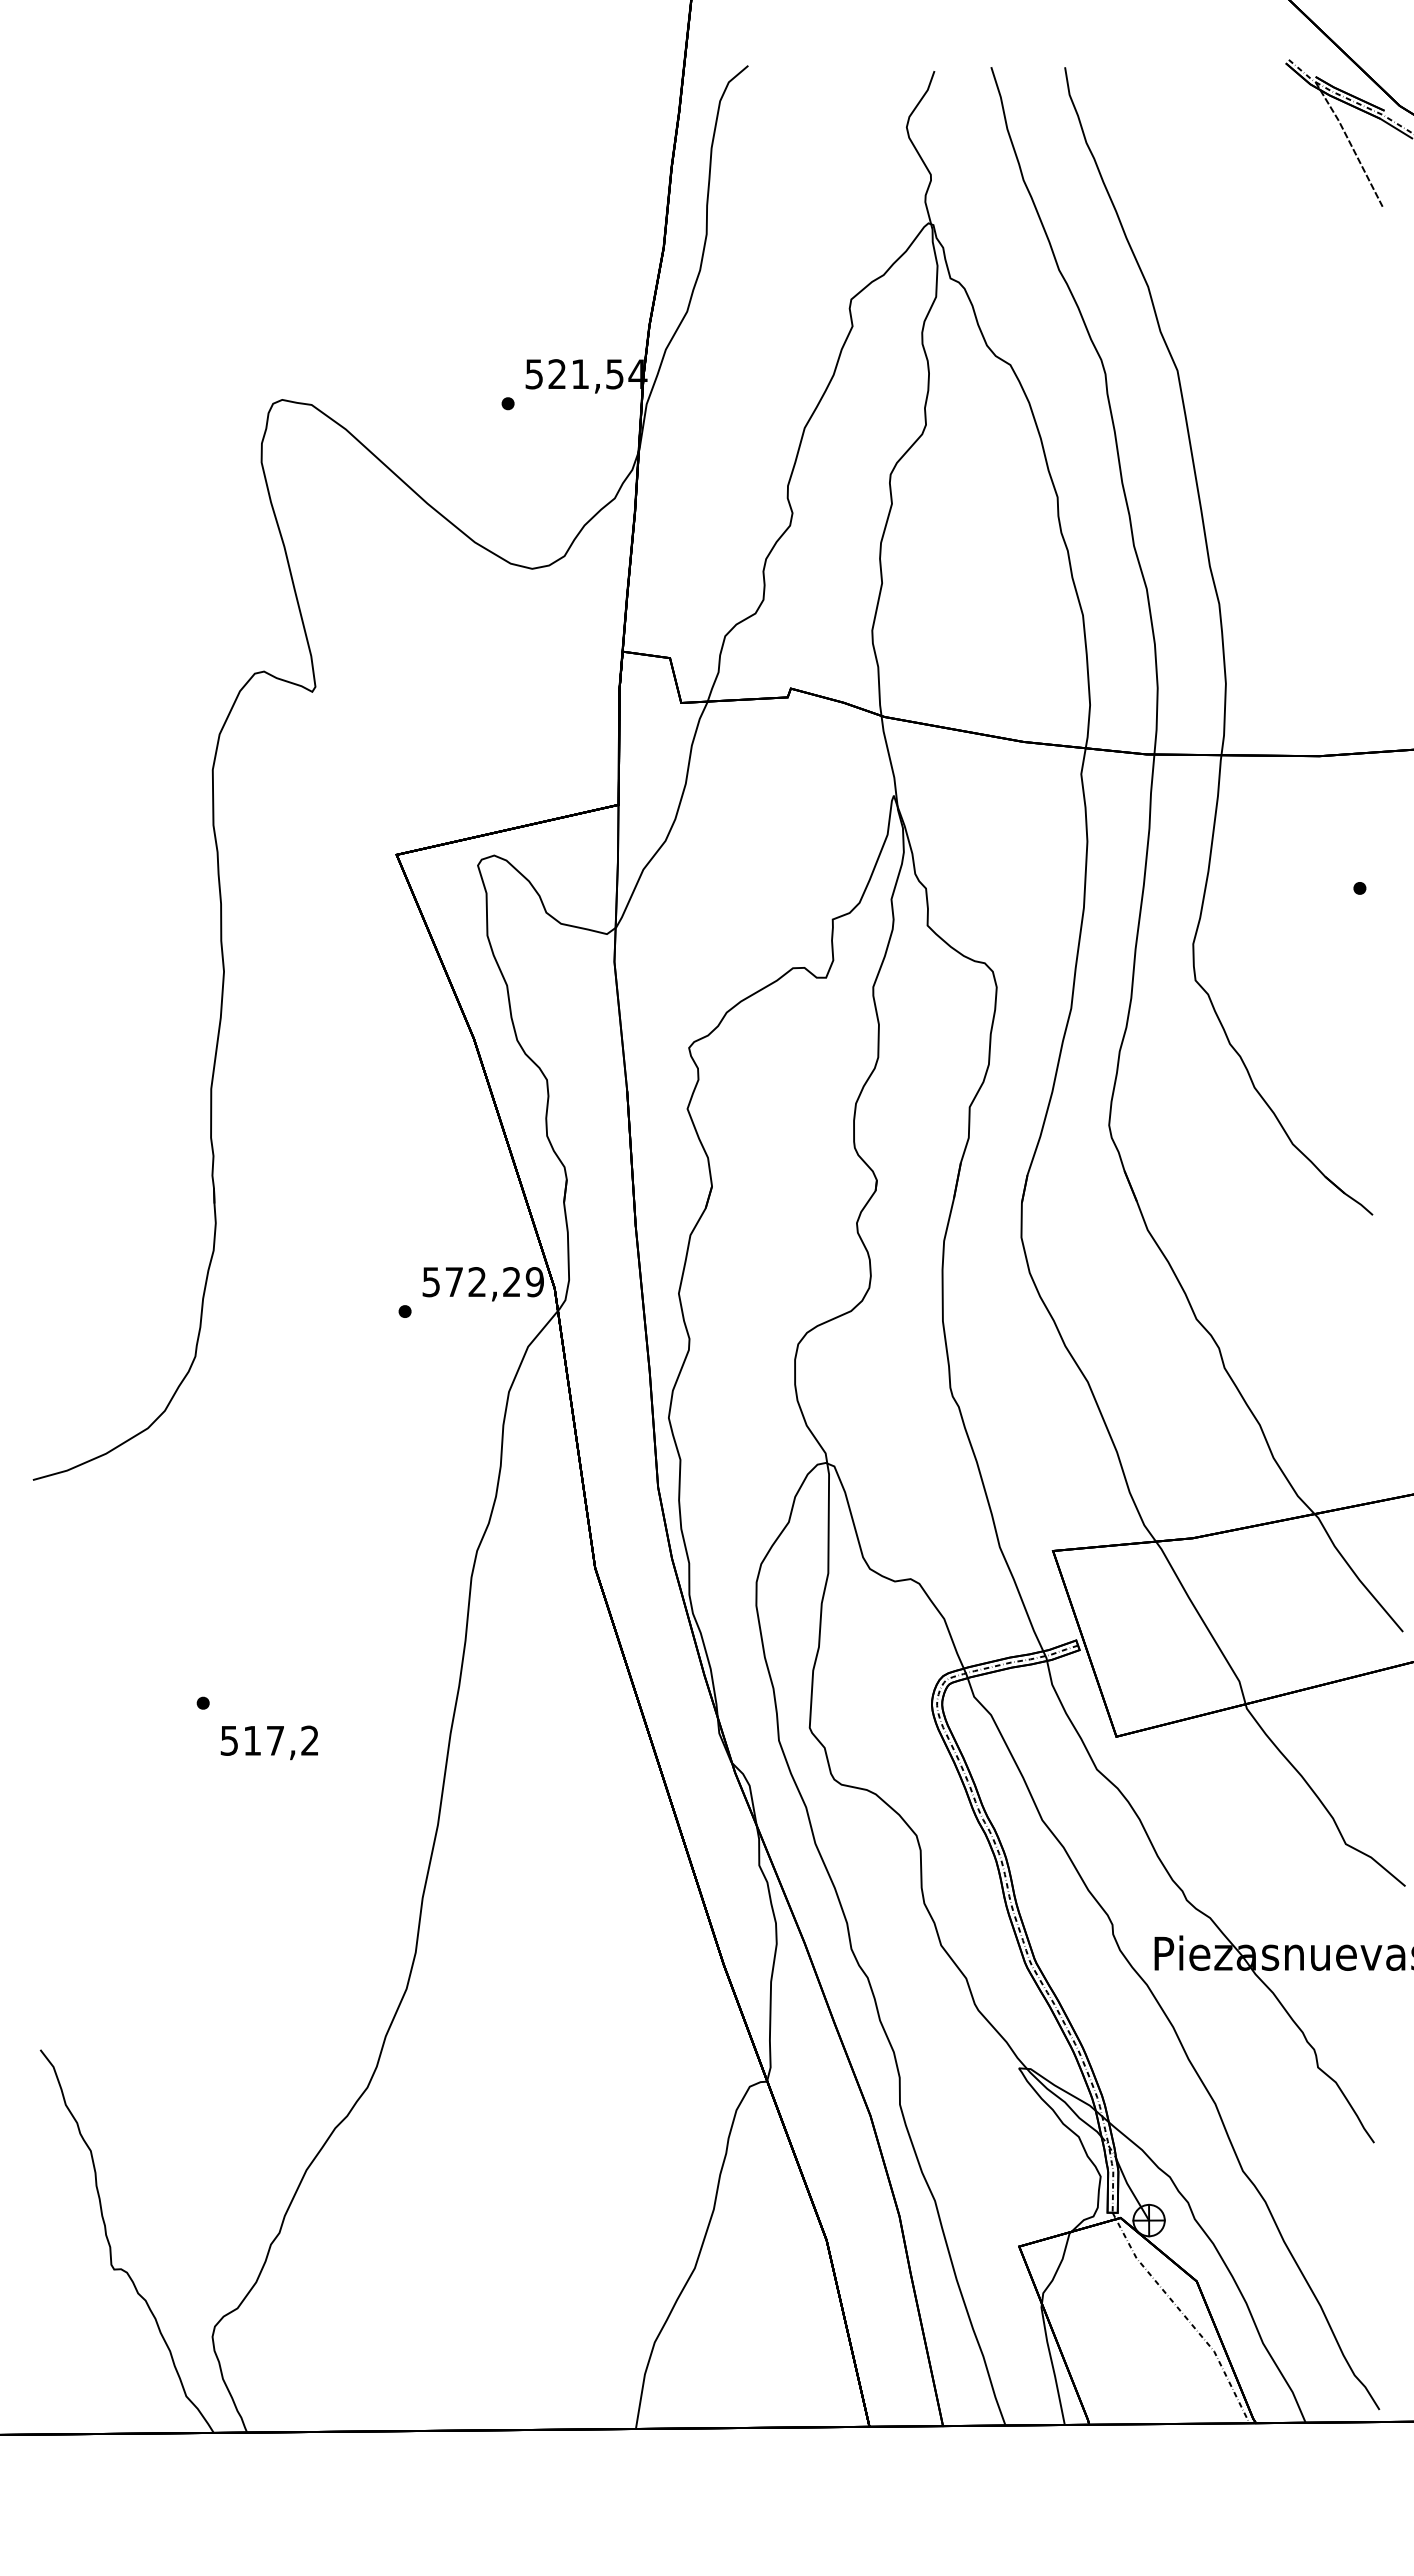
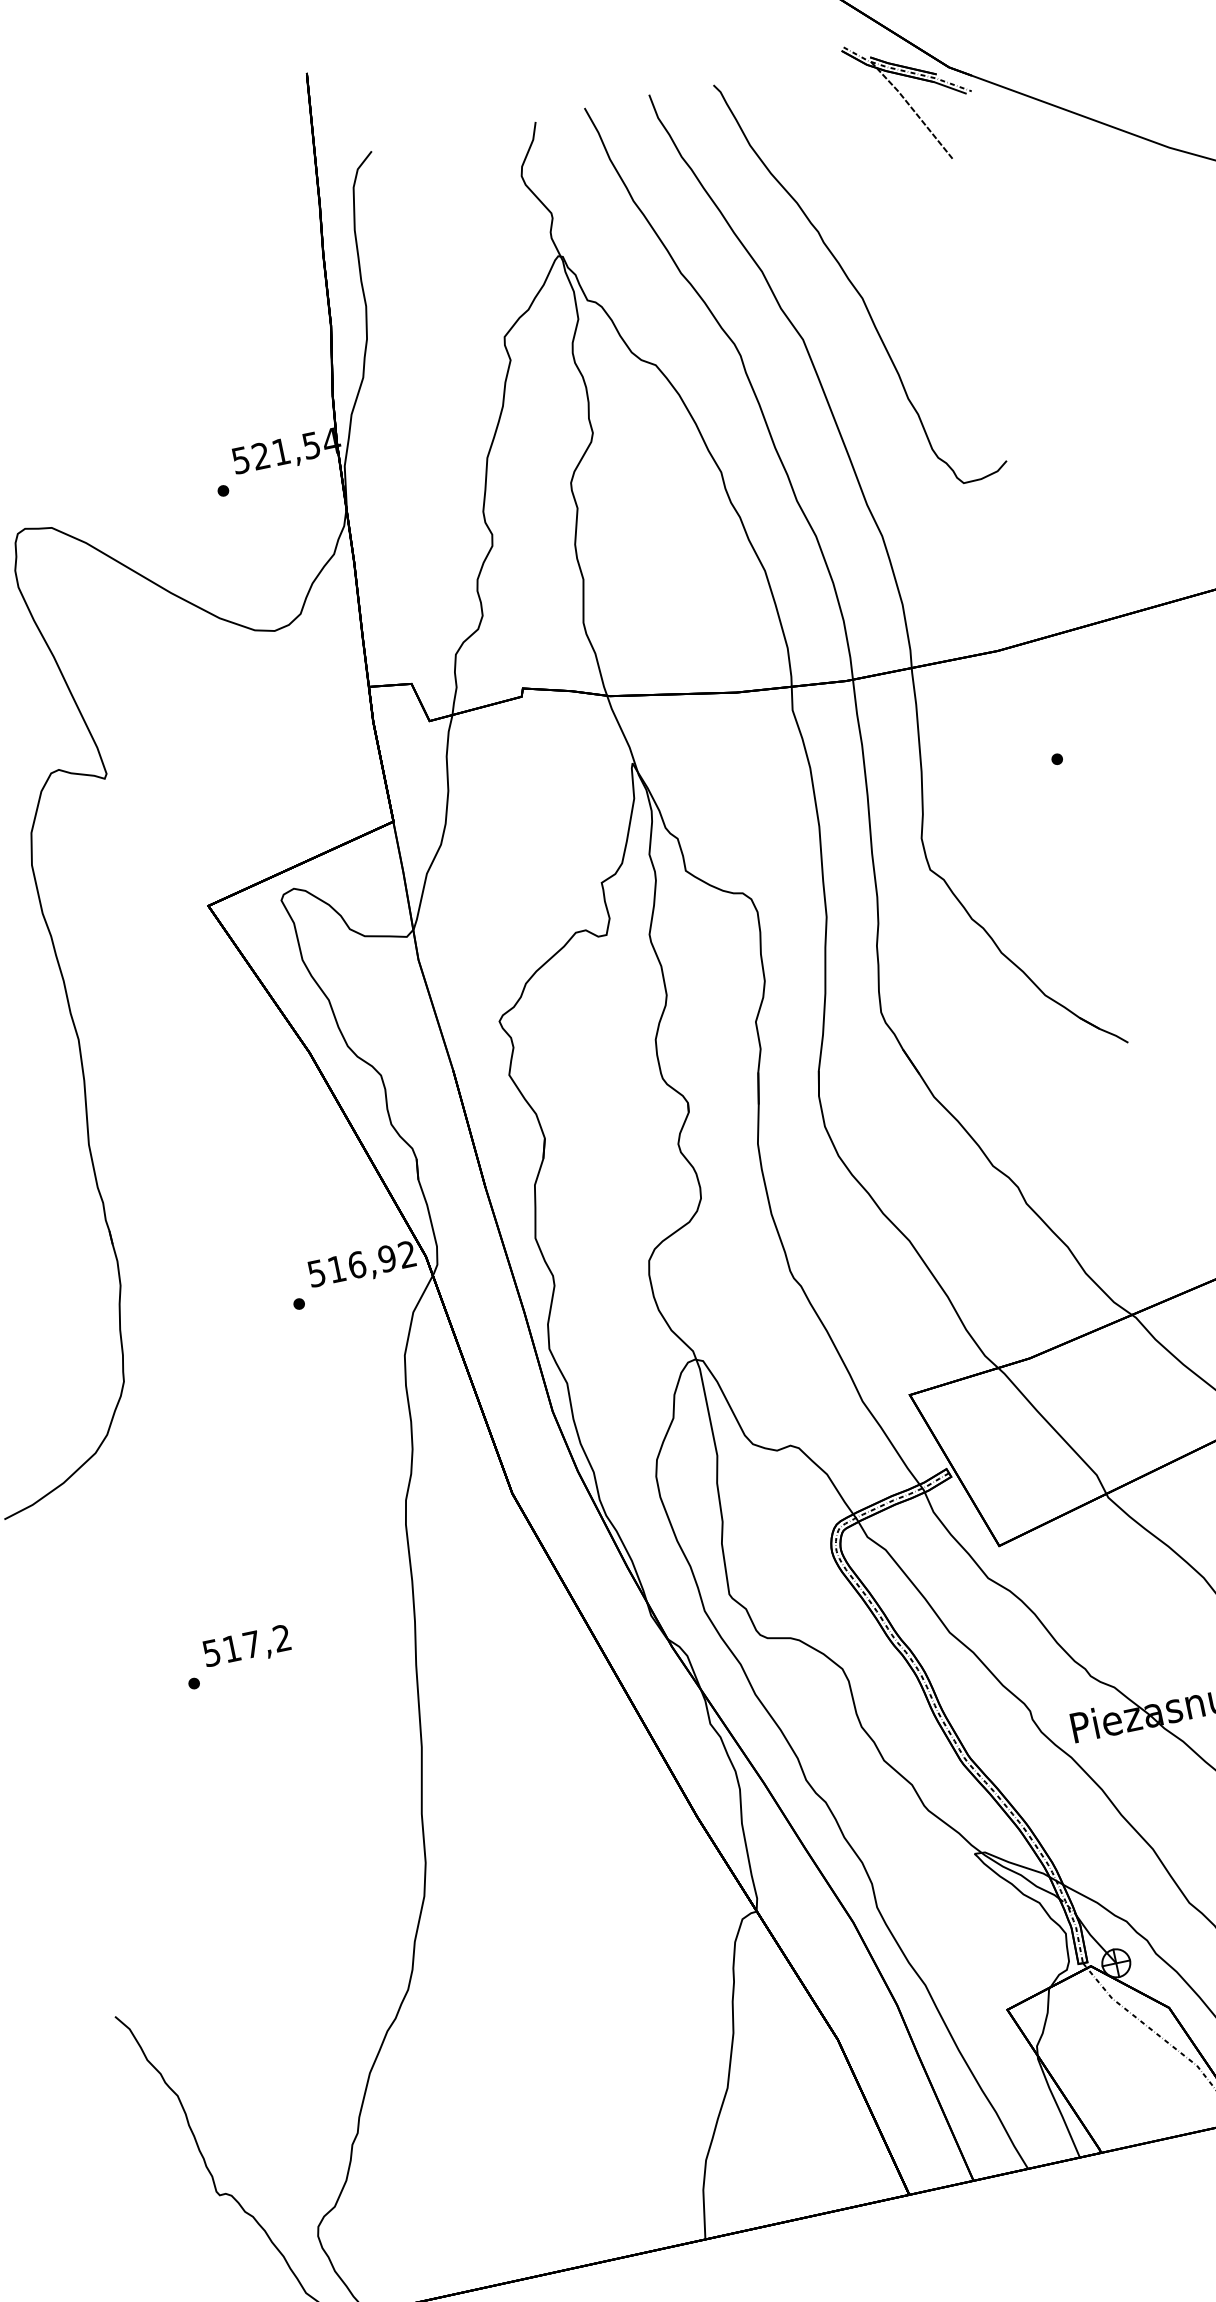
curve: (1246, 323) -> (854, 285), added
text: (494, 1282) -> (372, 1262), 572,29 -> 516,92
text: (268, 1742) -> (246, 1647), moved

